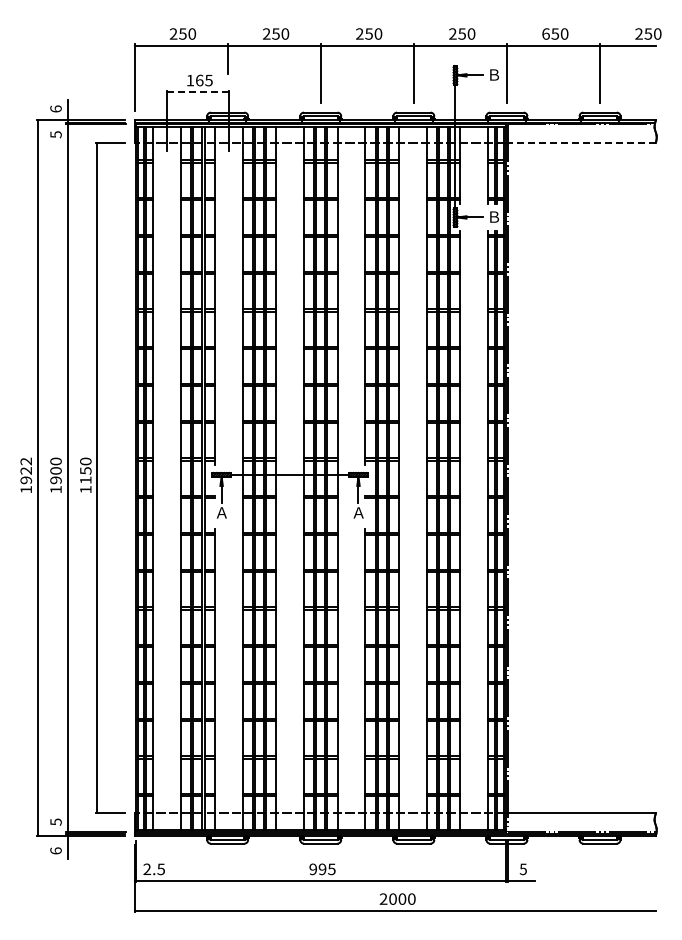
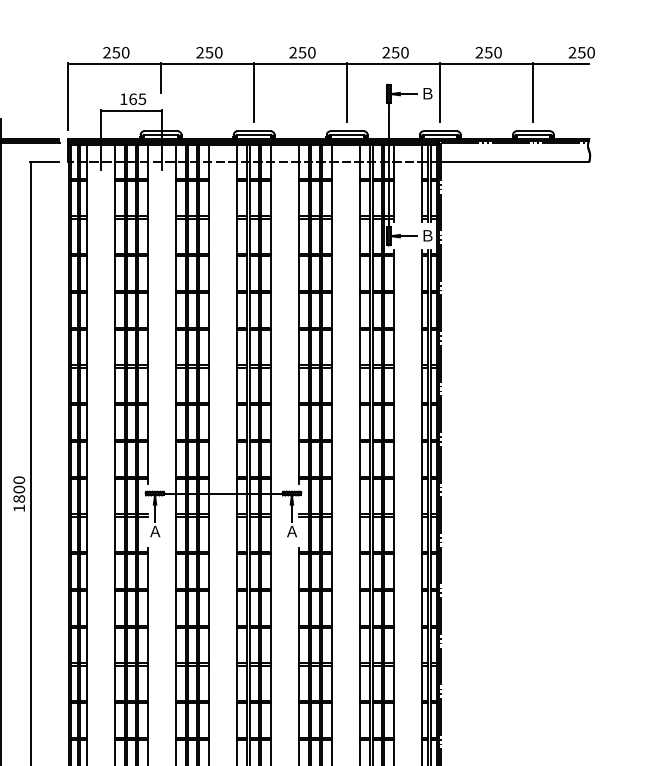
text: (545, 33) -> (478, 52), 650 -> 250
line: (197, 92) -> (130, 111), dashed -> solid
line: (580, 143) -> (513, 162), dashed -> solid
text: (85, 475) -> (18, 494), 1150 -> 1800

